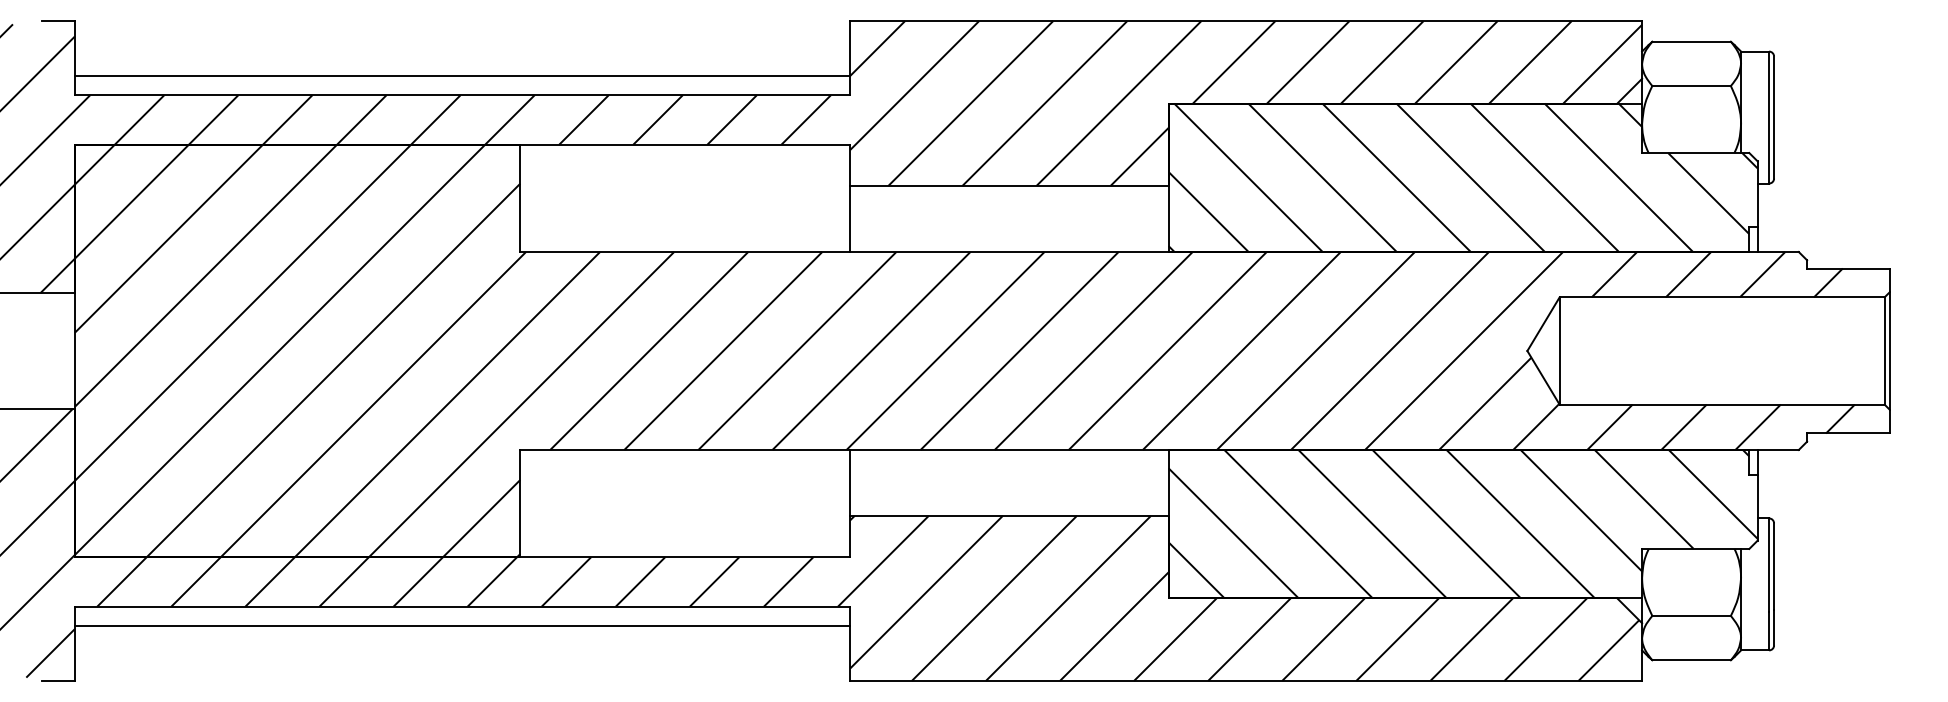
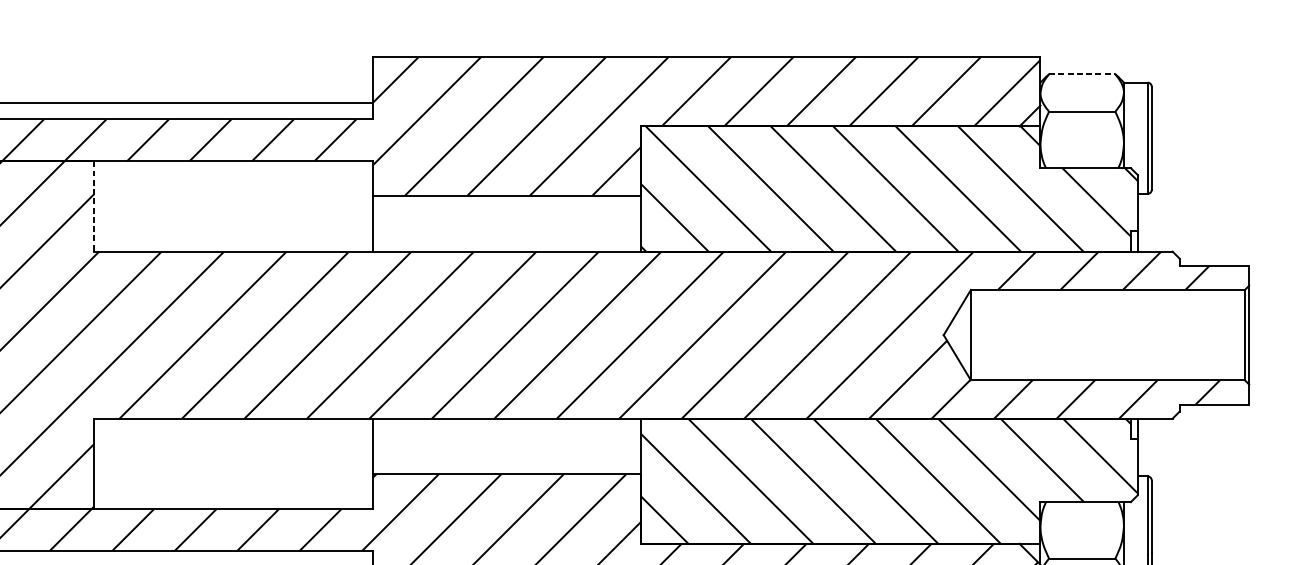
line: (1692, 41) -> (1082, 74), solid -> dashed
line: (520, 198) -> (94, 206), solid -> dashed

